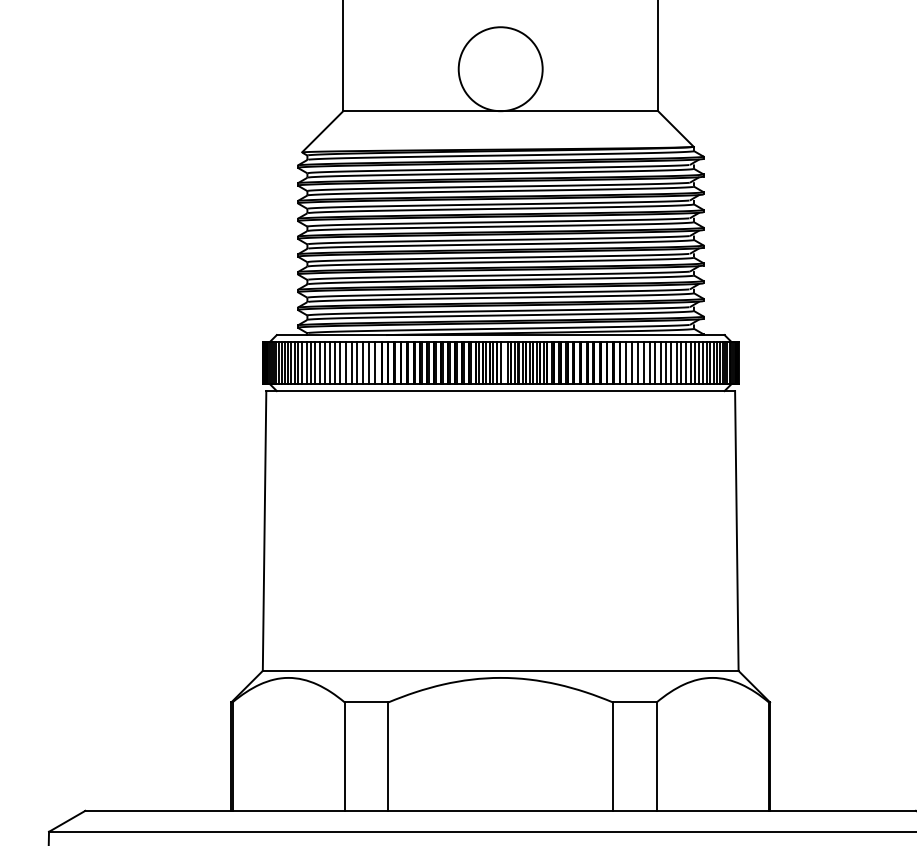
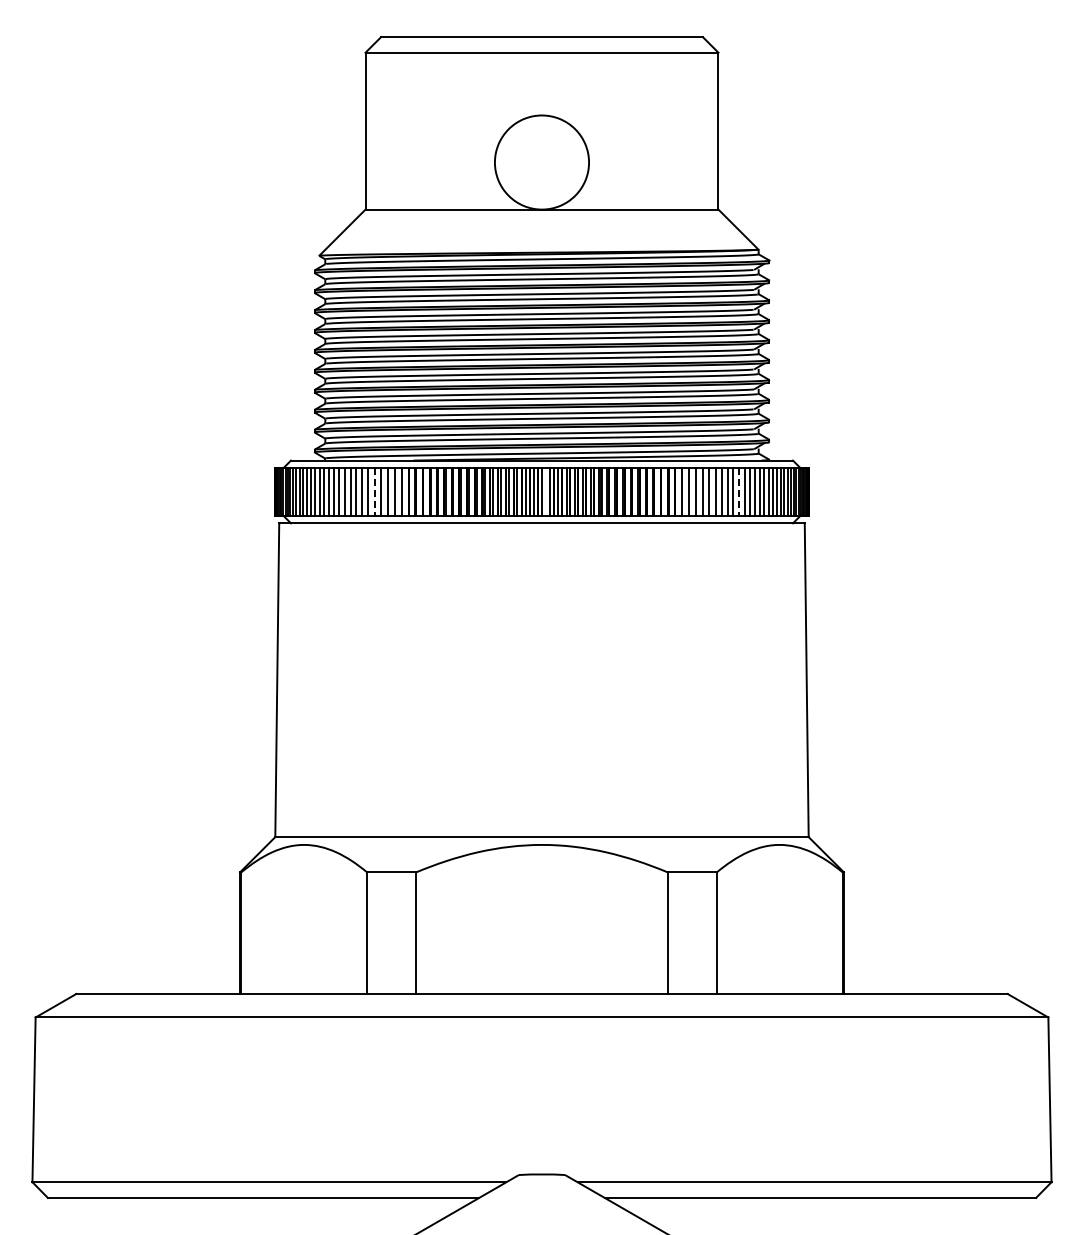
line: (351, 362) -> (374, 491), solid -> dashed
line: (676, 362) -> (739, 491), solid -> dashed

